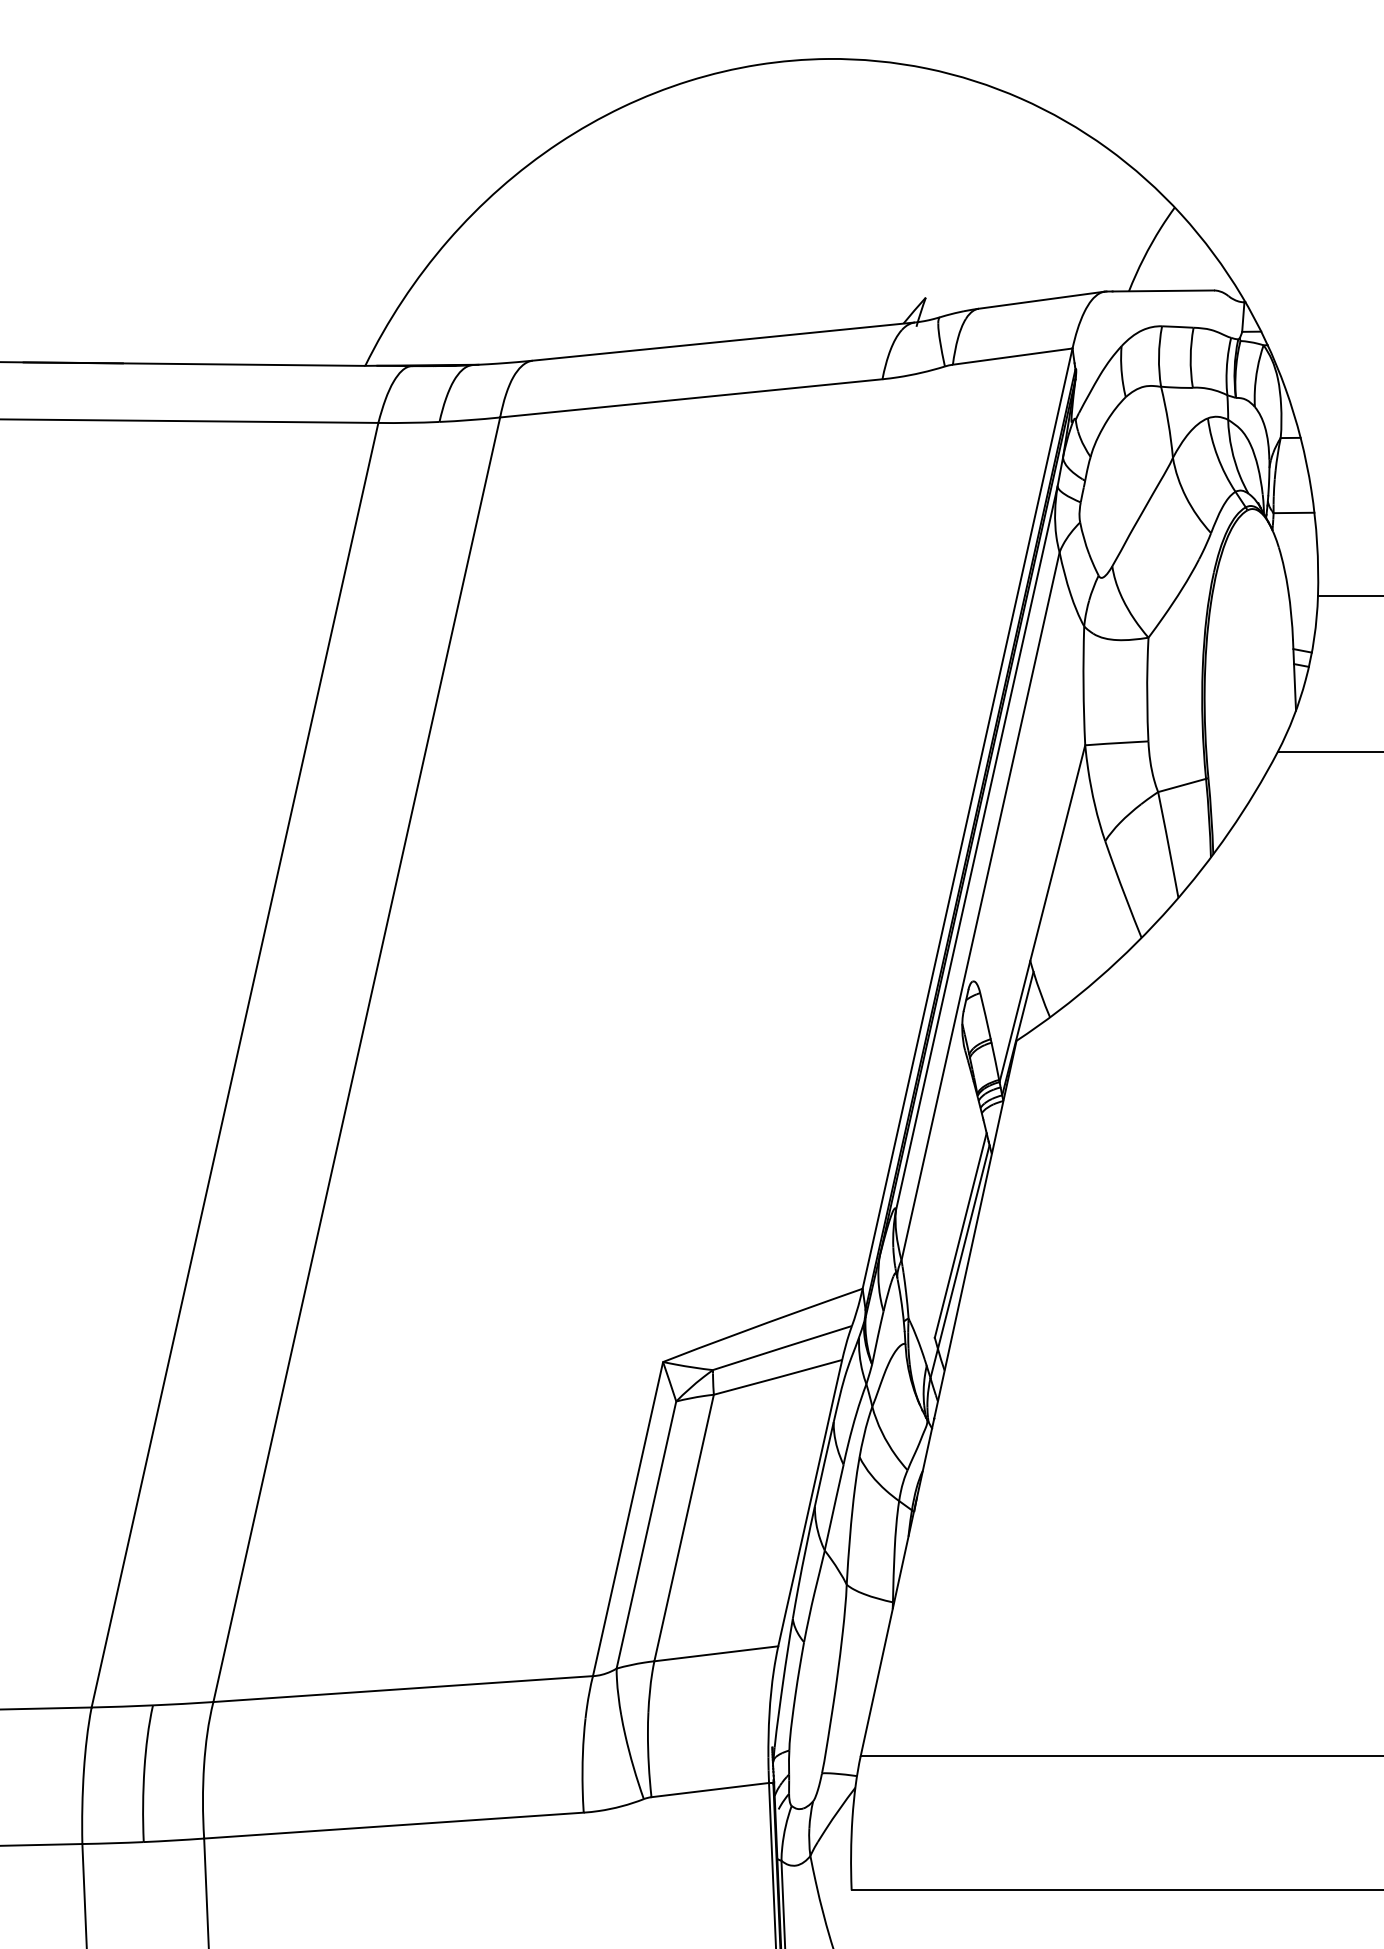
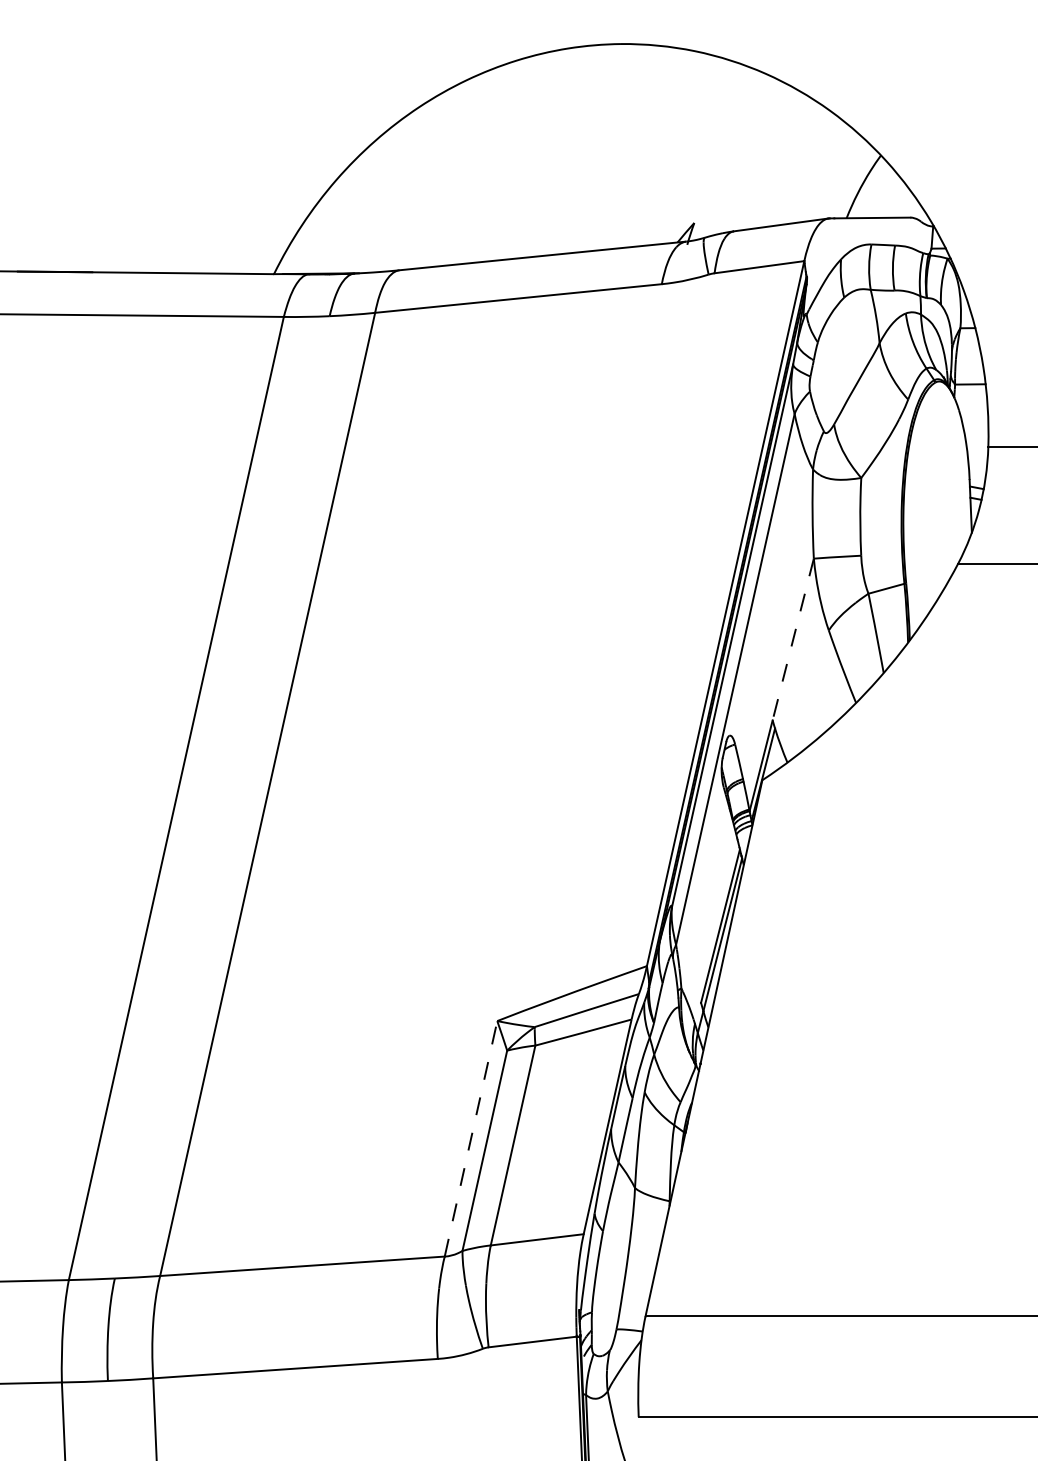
line: (1058, 853) -> (793, 639), solid -> dashed
line: (628, 1518) -> (471, 1138), solid -> dashed

